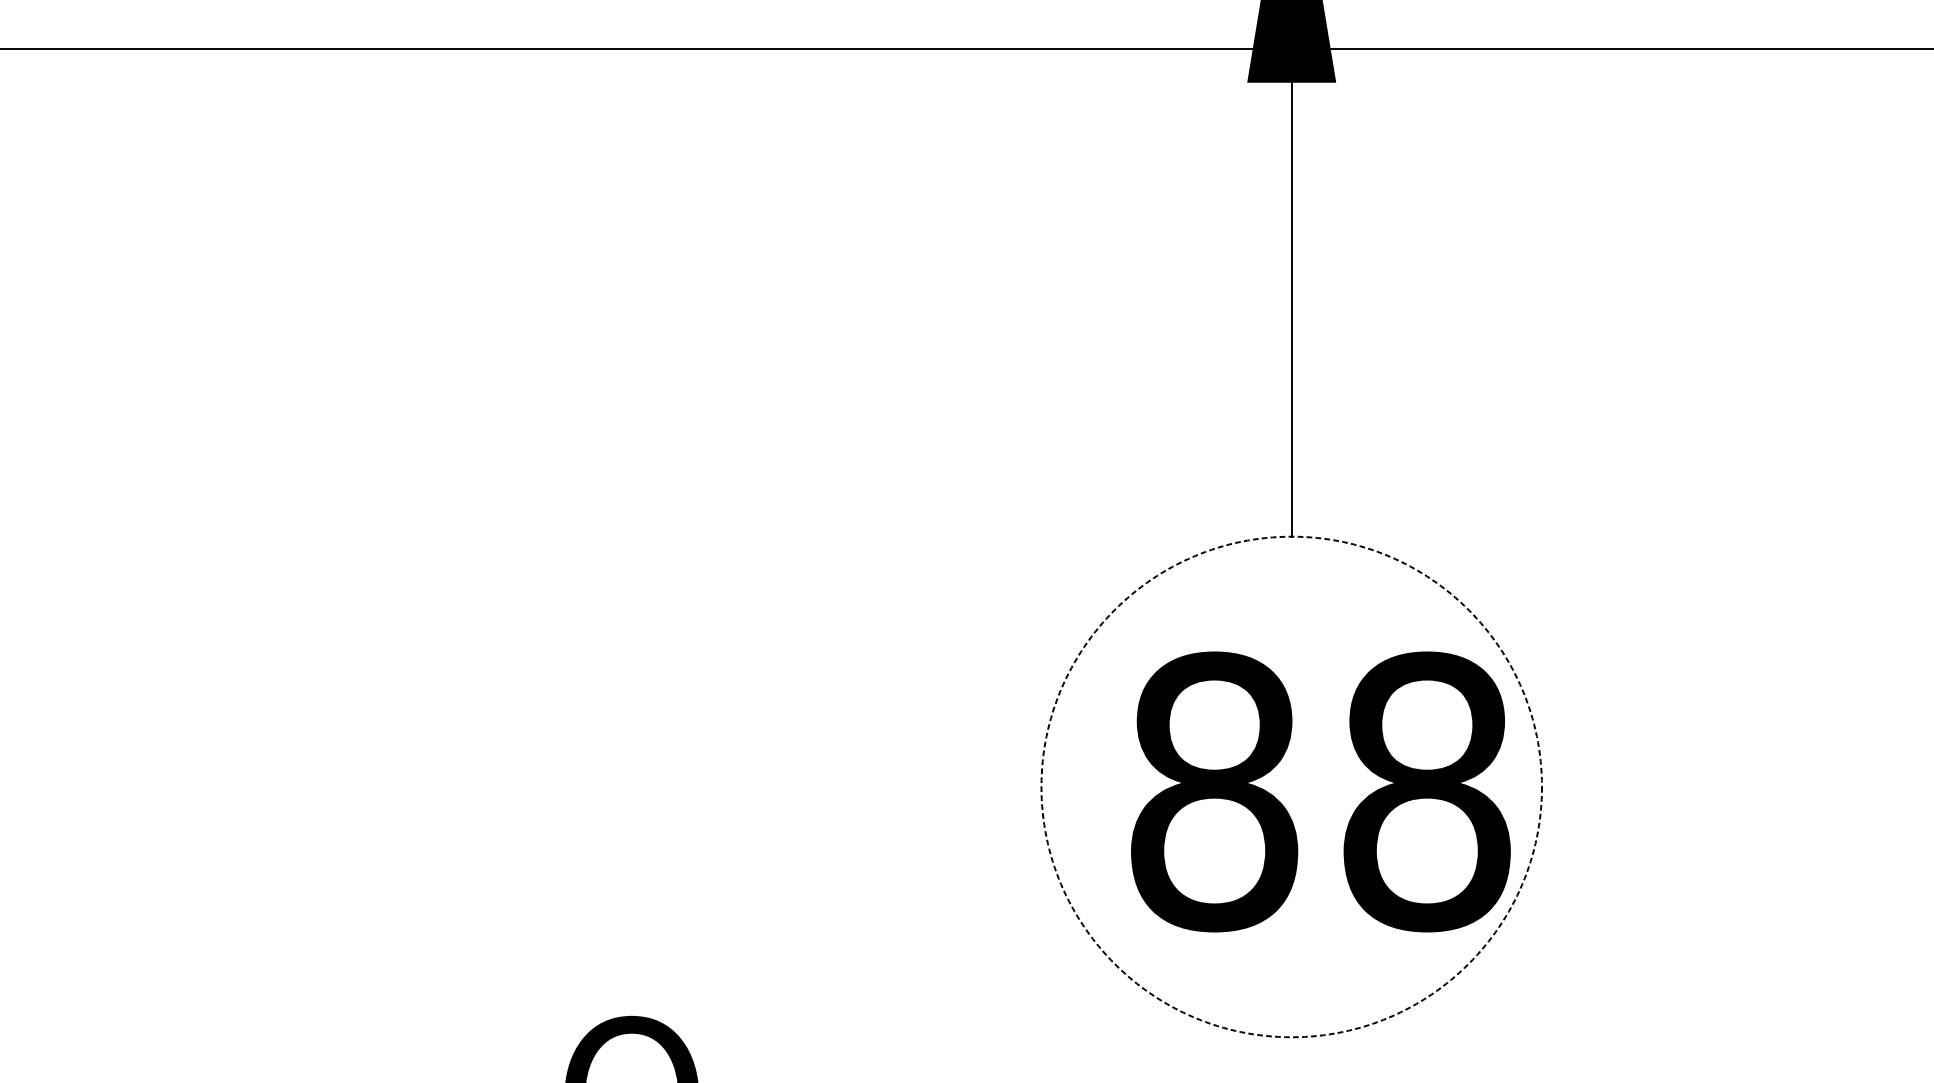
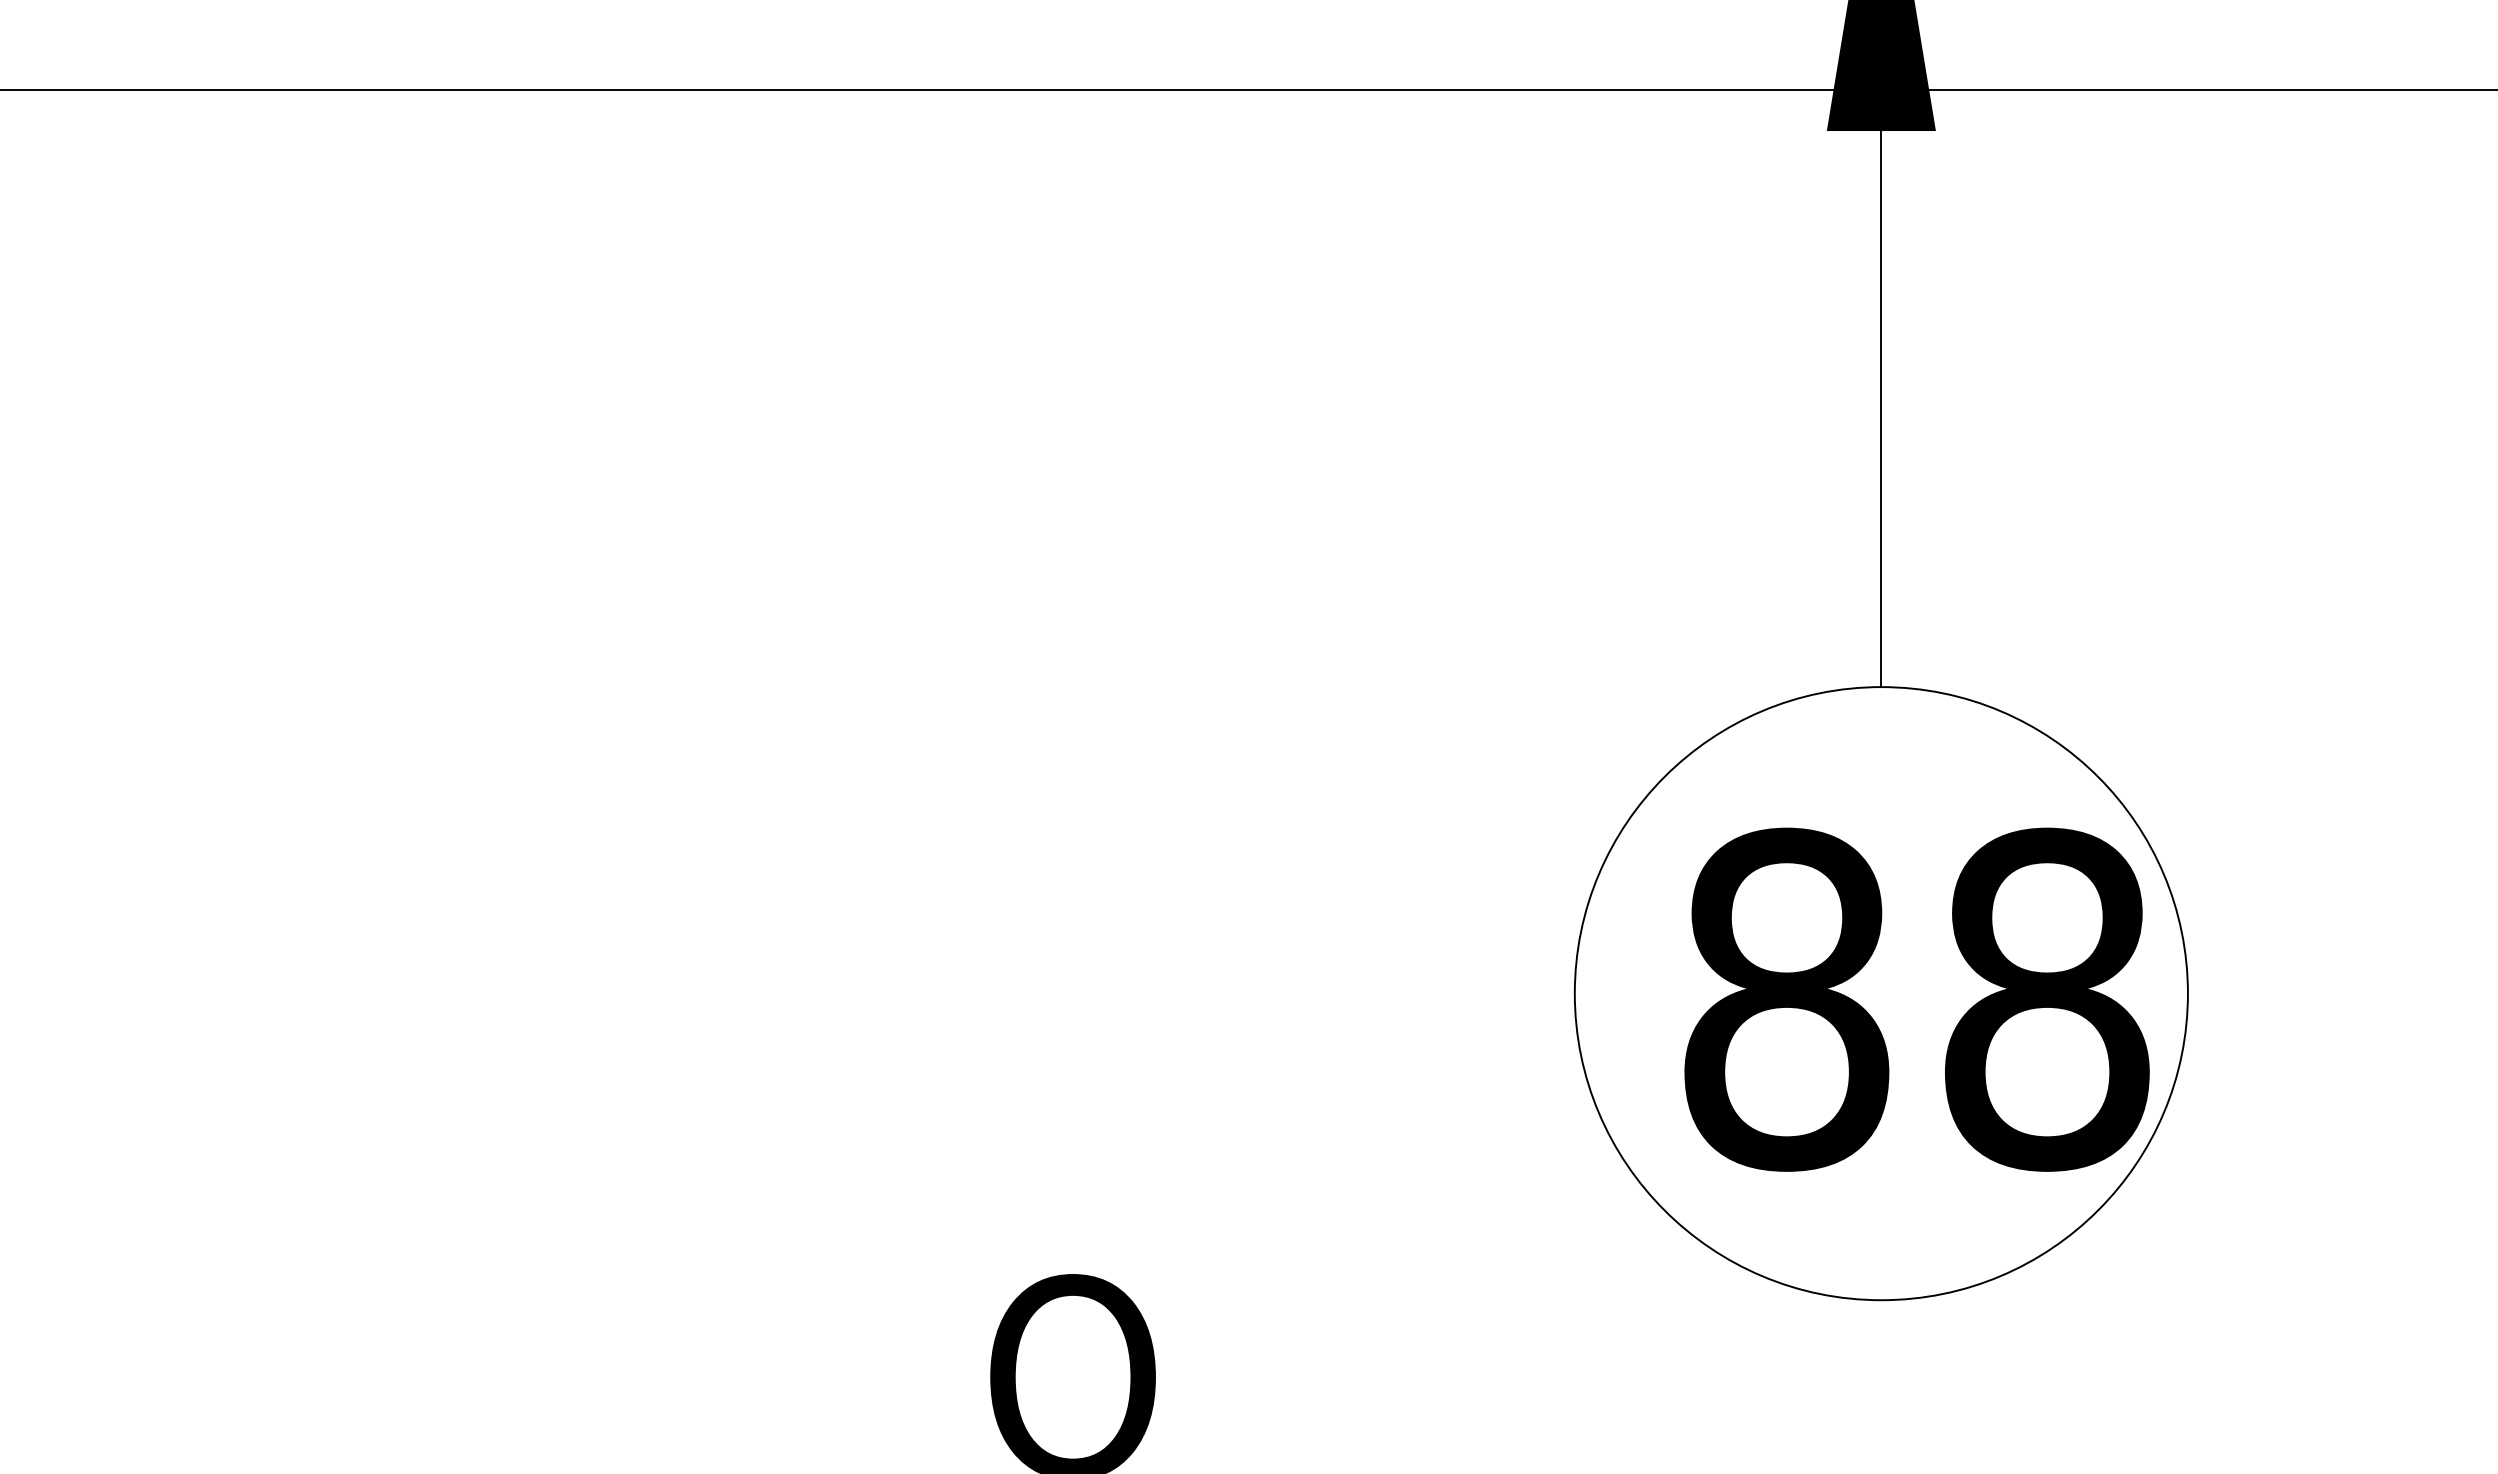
circle: (1291, 786) -> (1880, 993), dashed -> solid

